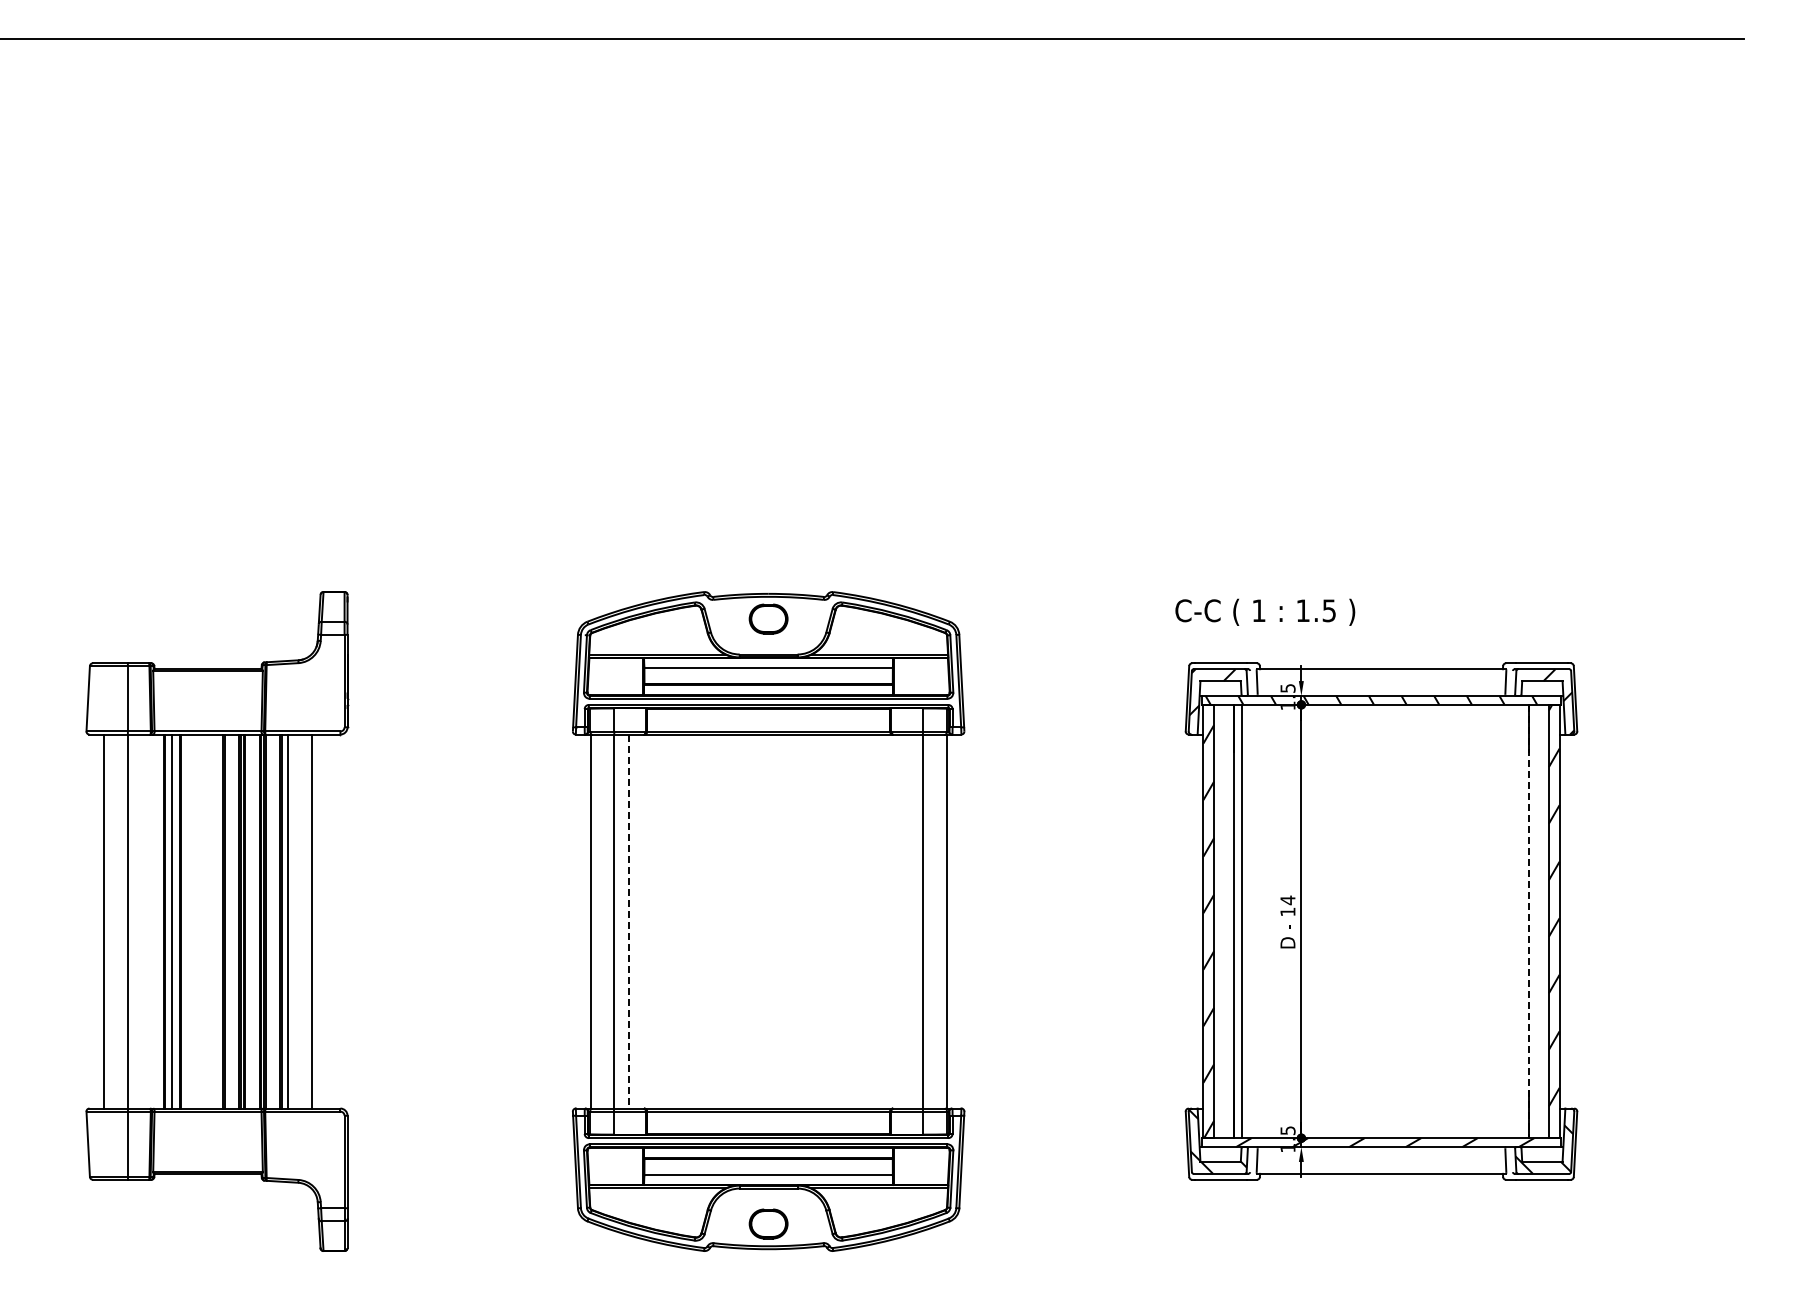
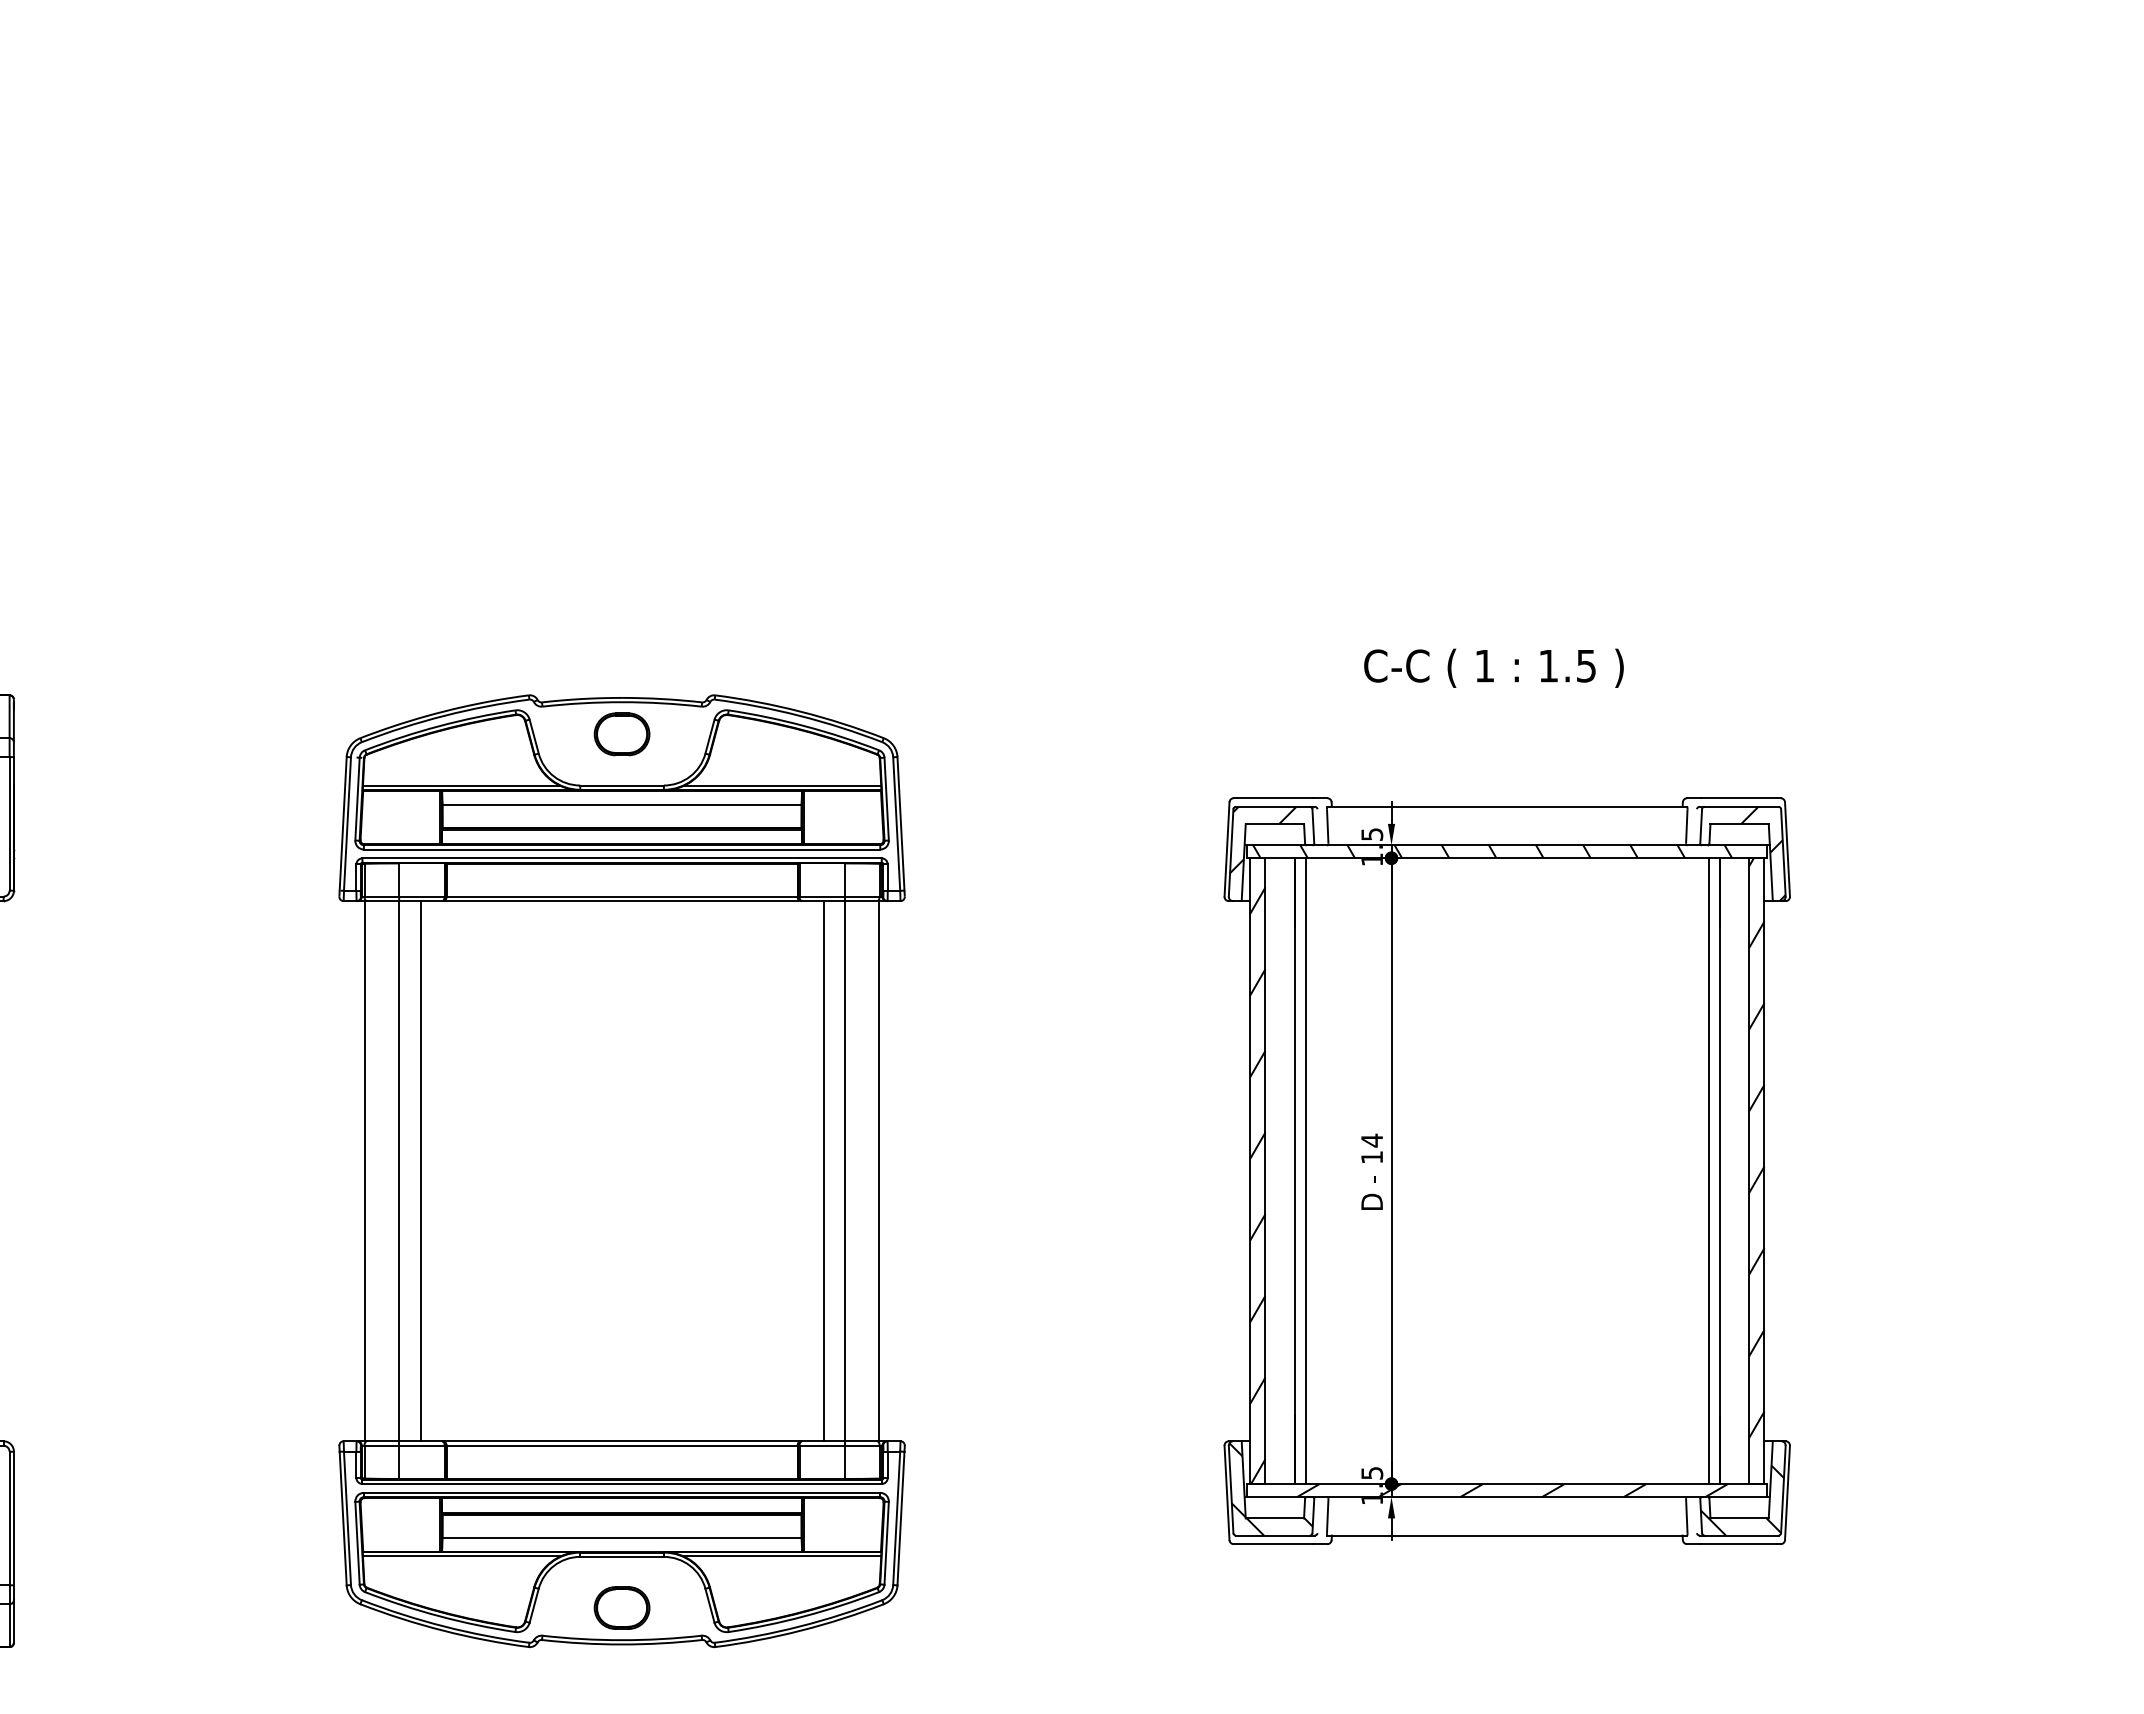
text: (1265, 611) -> (1494, 667), moved
line: (629, 921) -> (421, 1171), dashed -> solid
line: (908, 921) -> (824, 1171), added
line: (1521, 921) -> (1709, 1171), added
line: (1528, 921) -> (1719, 1171), dashed -> solid

